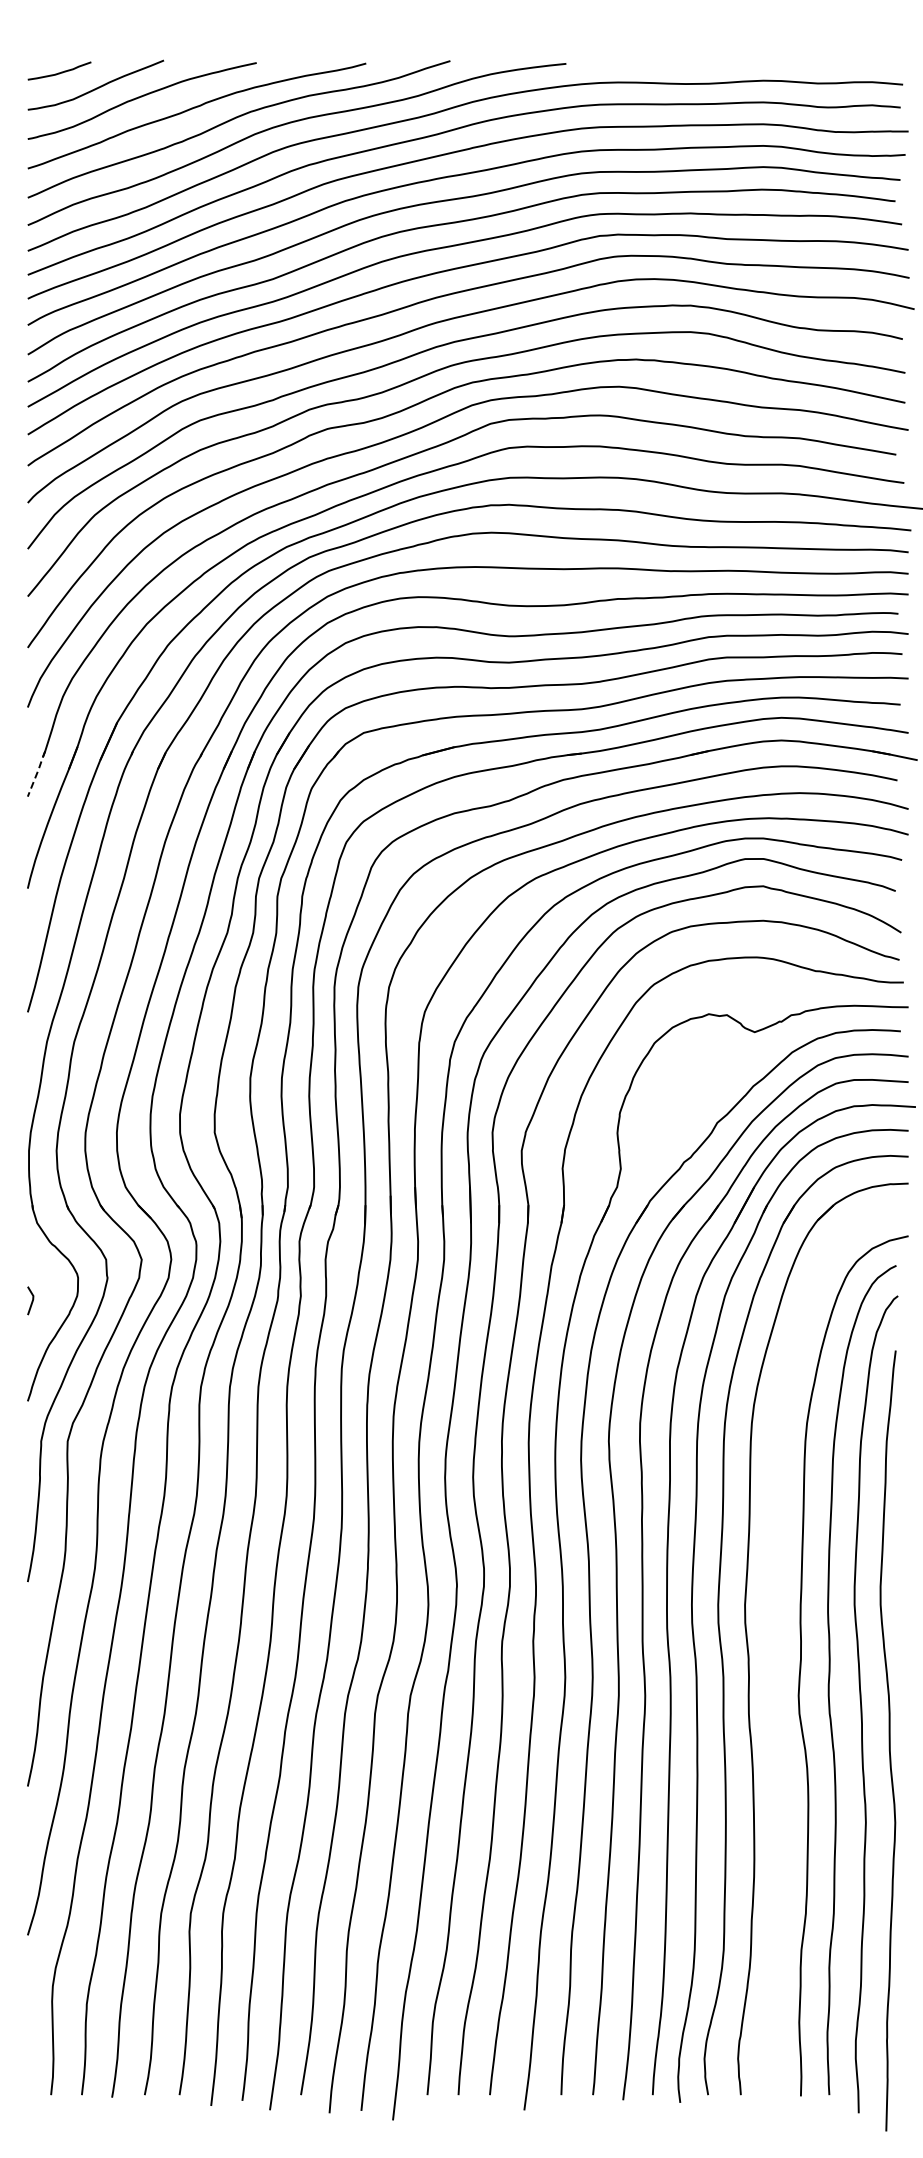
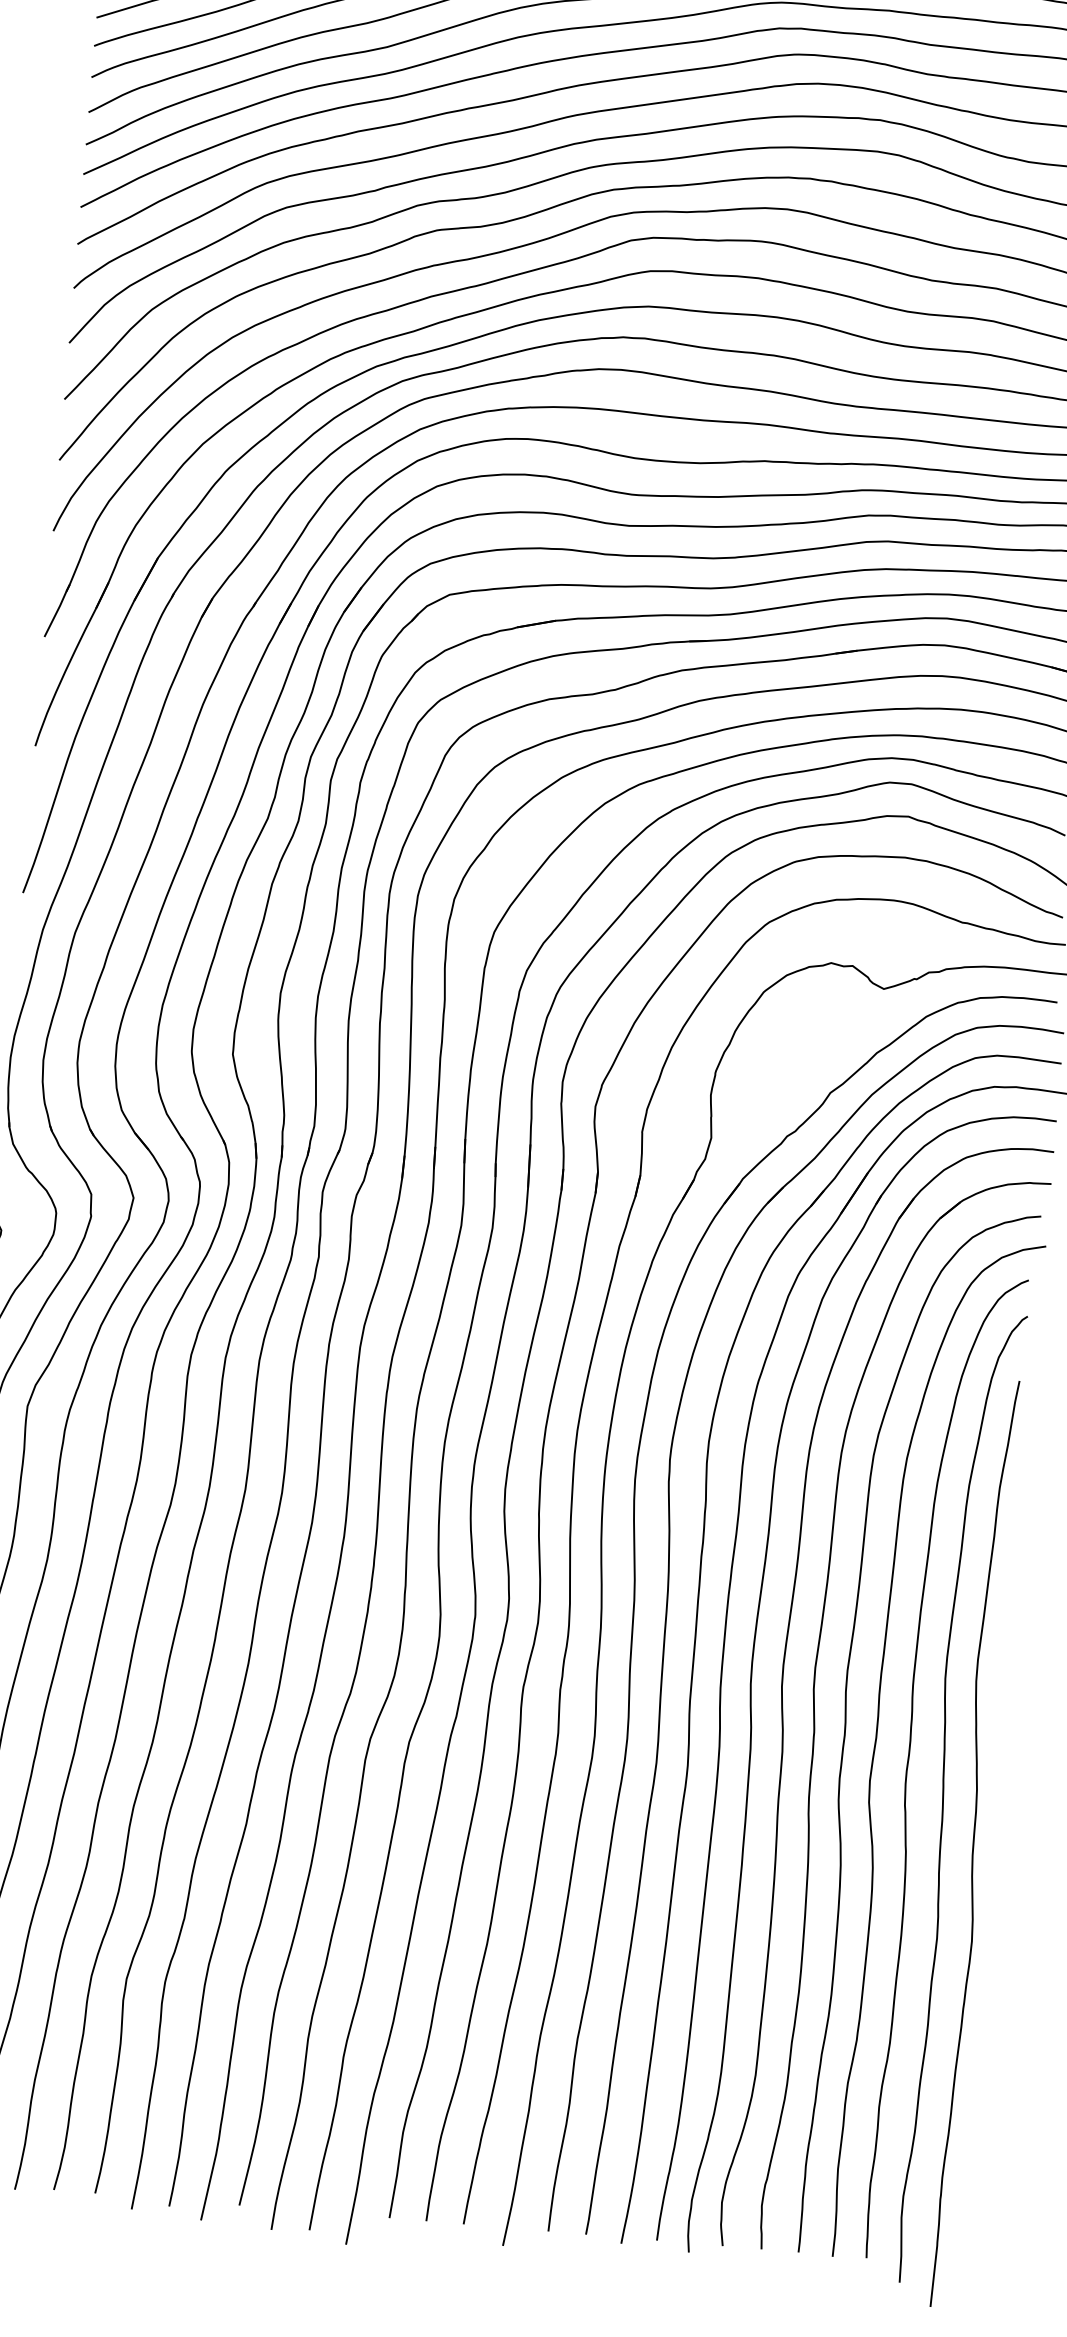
line: (37, 772) -> (58, 609), dashed -> solid
curve: (775, 1652) -> (846, 1727), added

